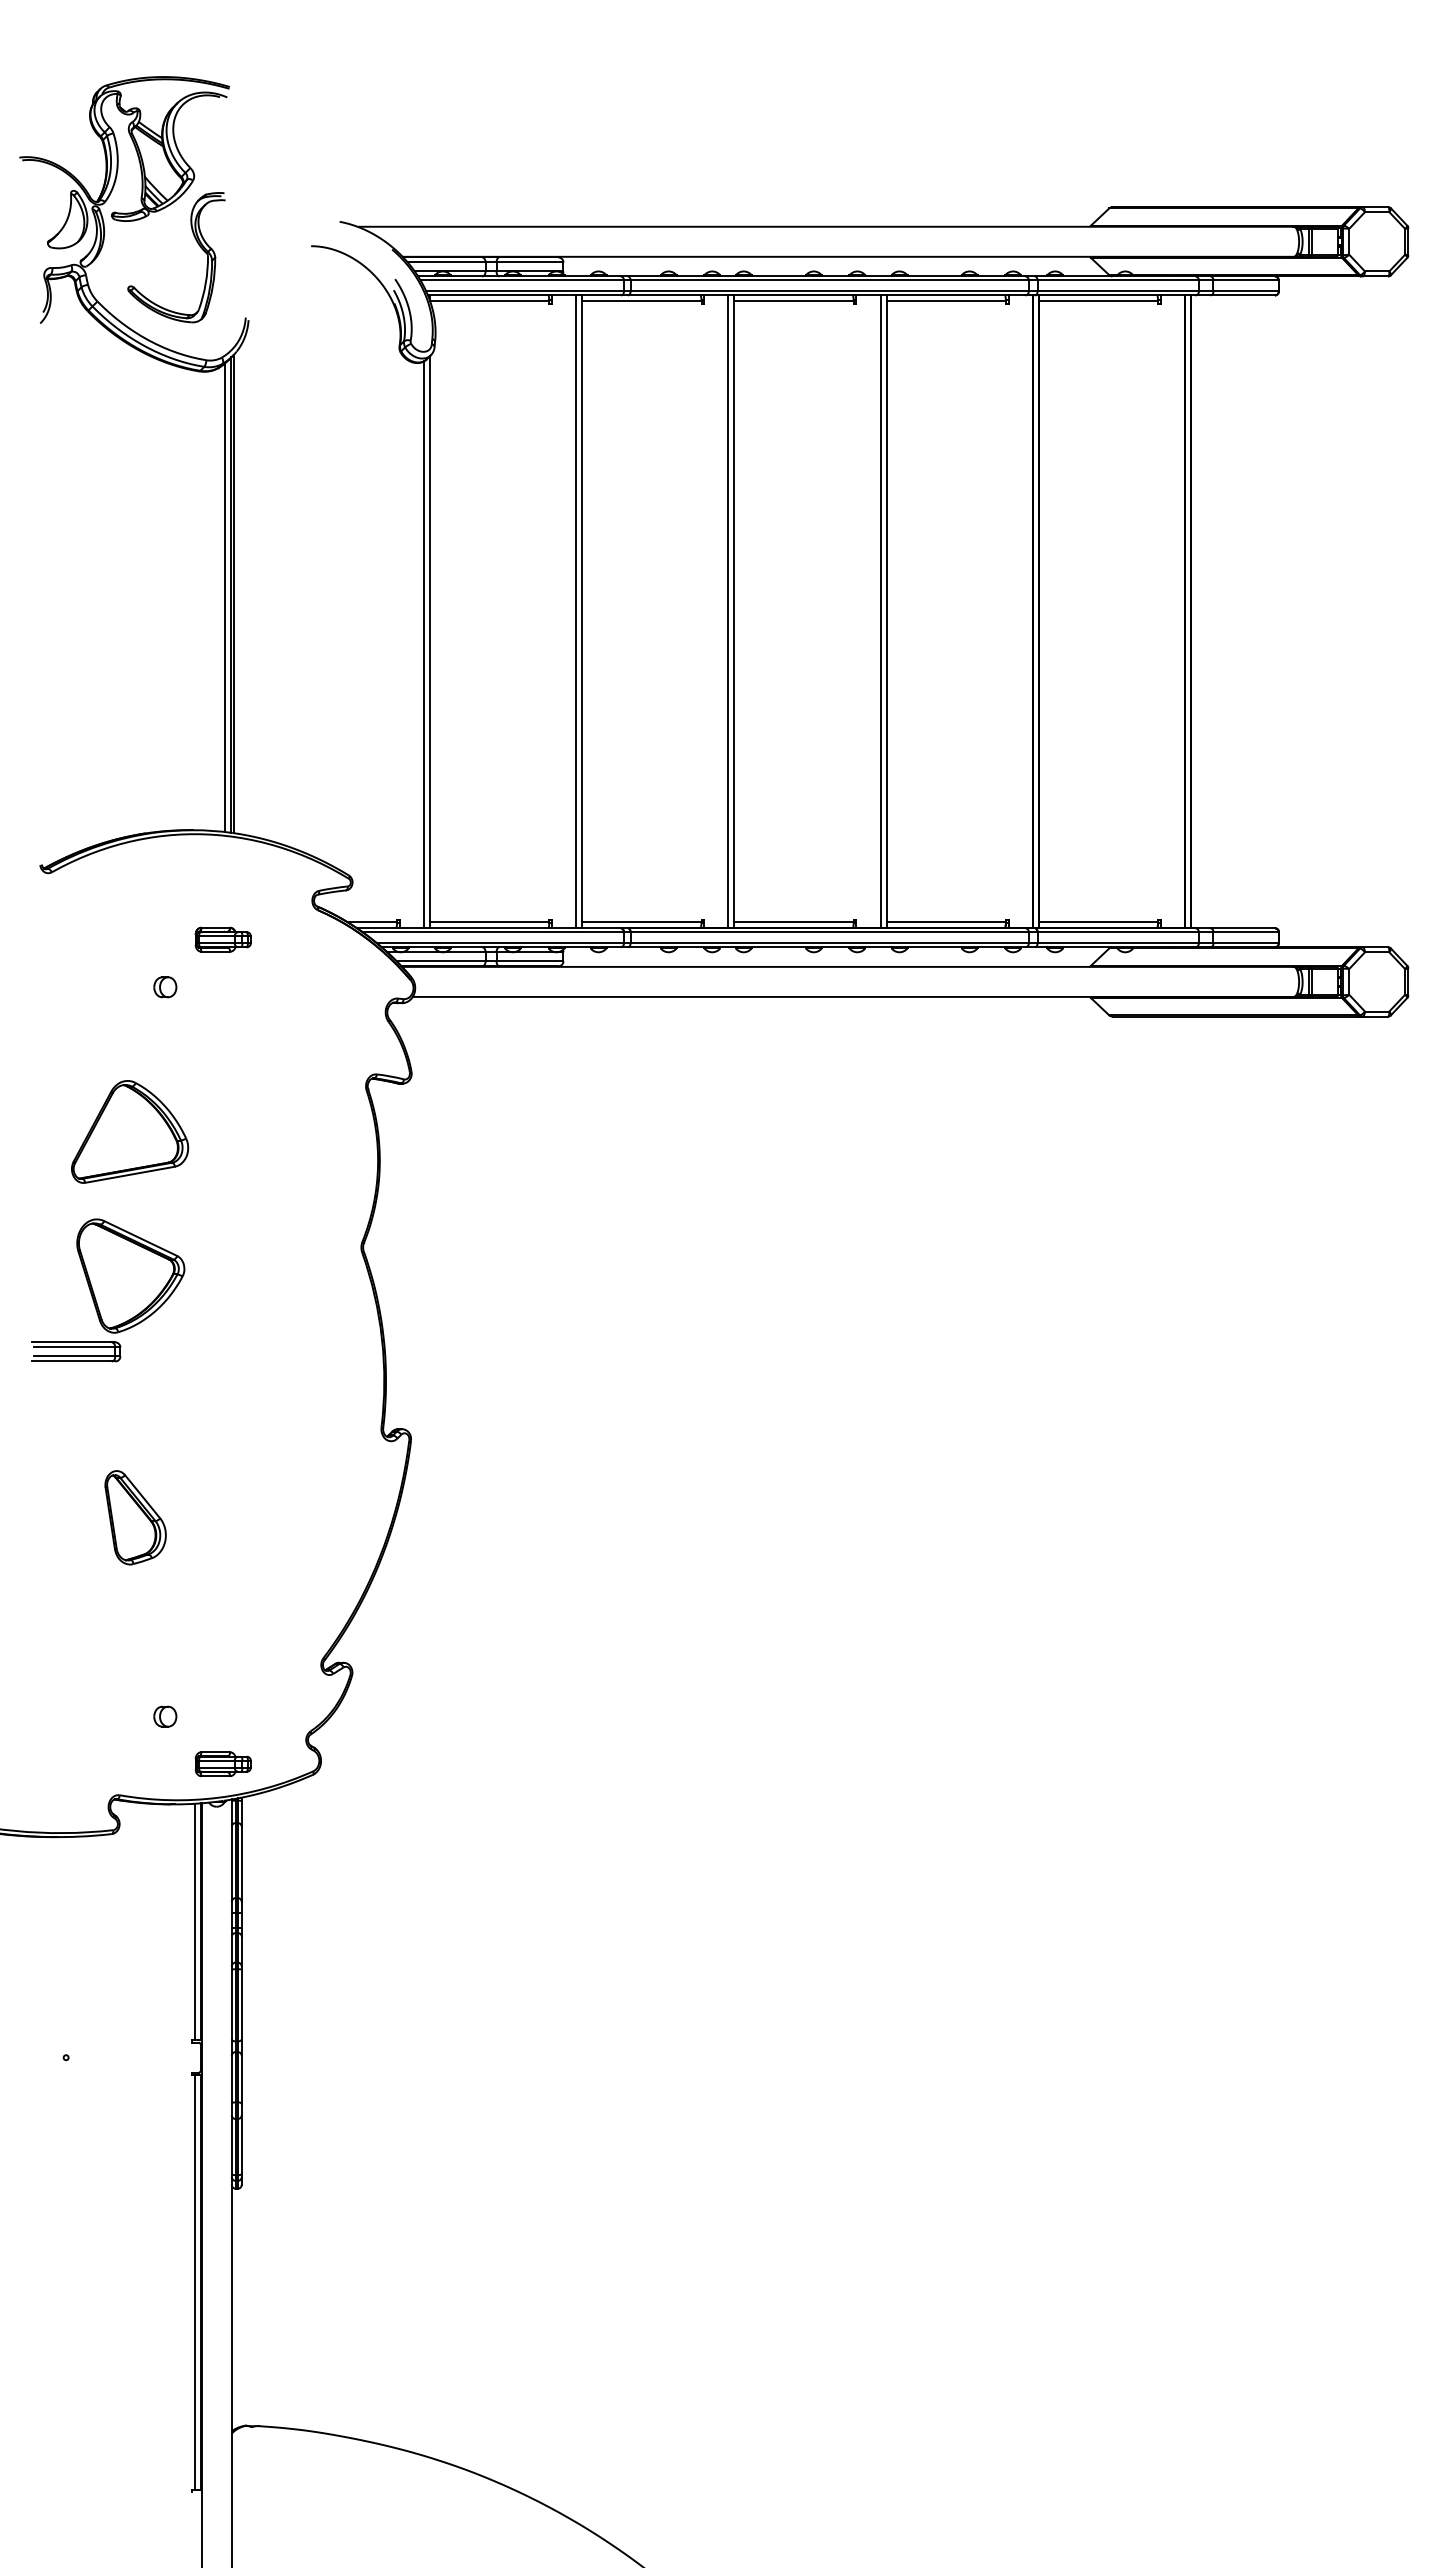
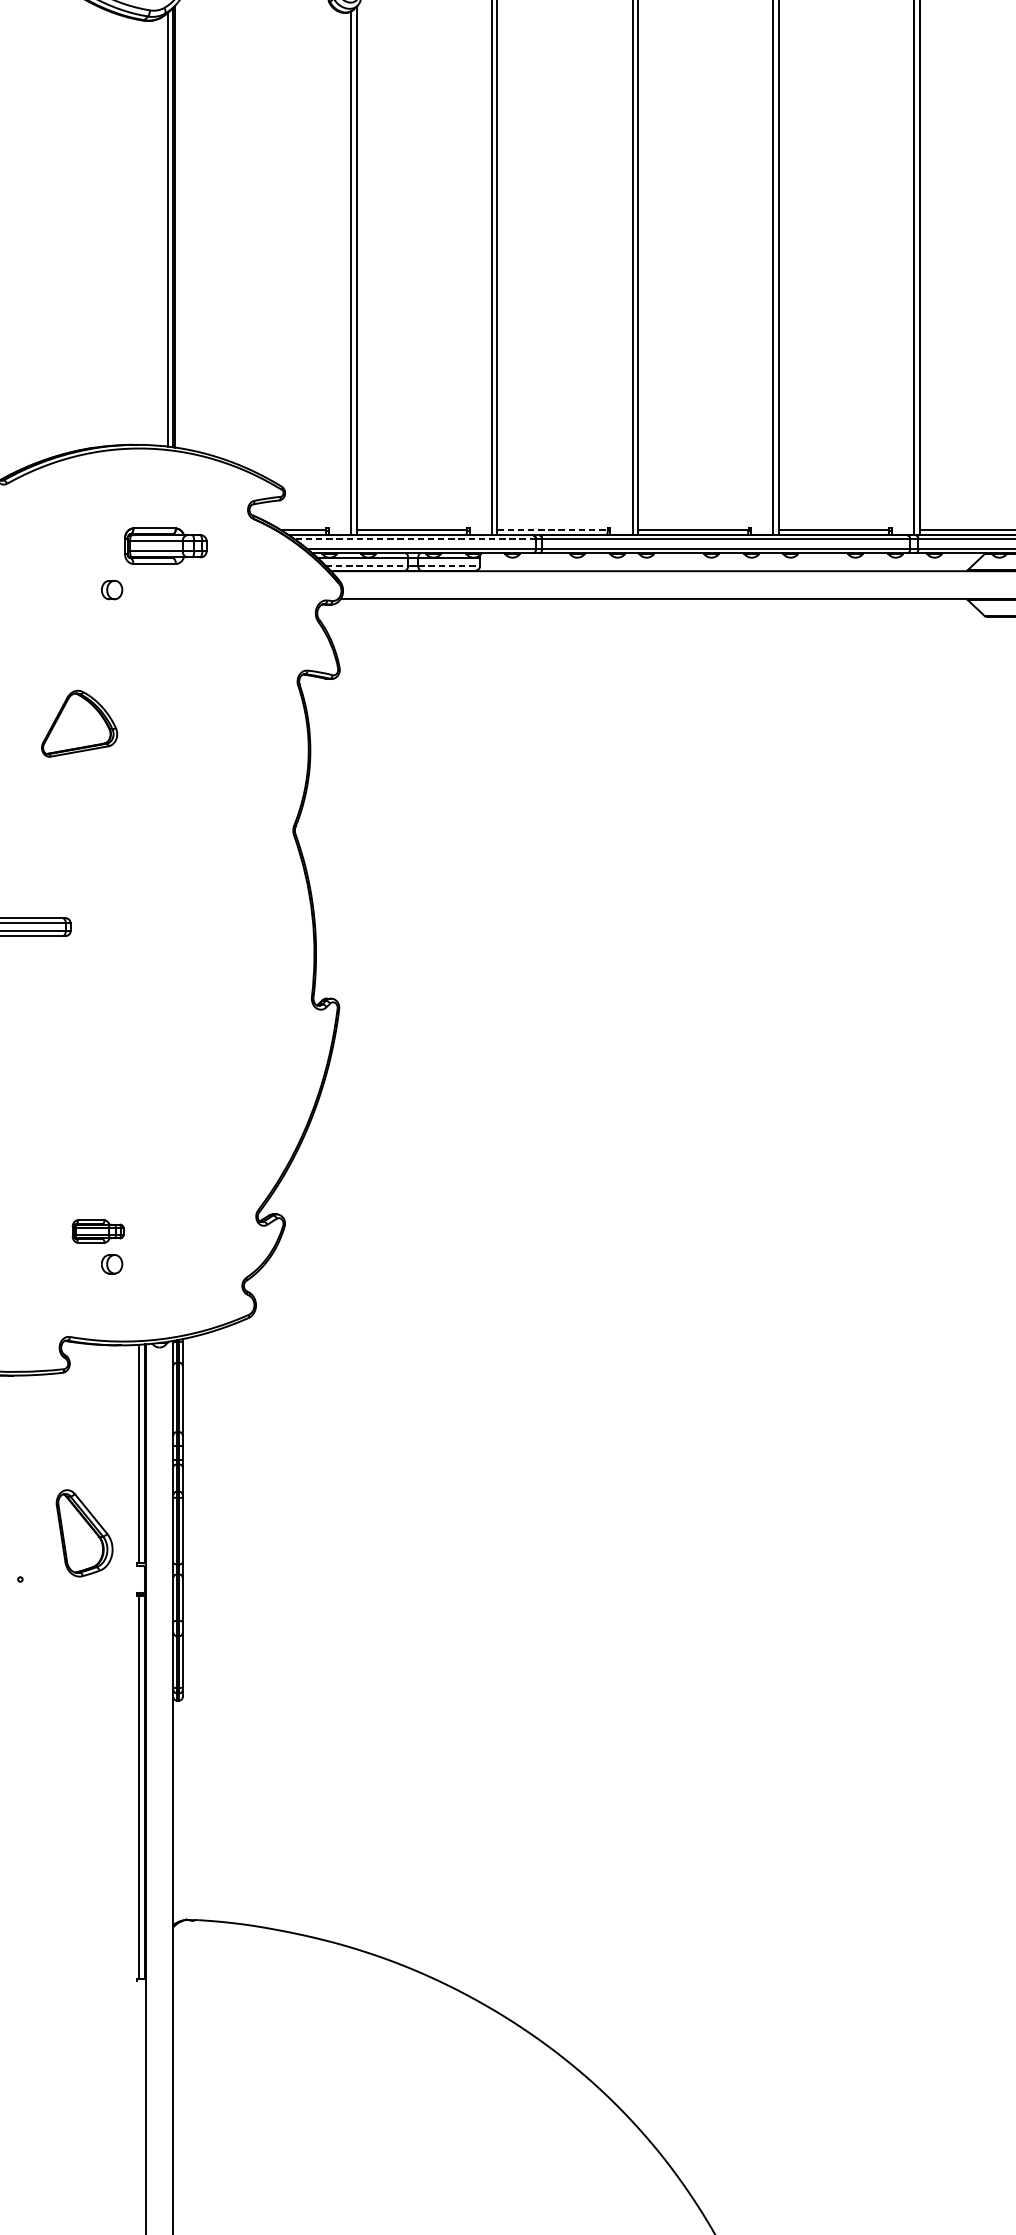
line: (641, 922) -> (552, 530), solid -> dashed
line: (493, 932) -> (415, 539), solid -> dashed
part: (222, 939) -> (164, 545), size x1.6
line: (441, 961) -> (367, 566), solid -> dashed
line: (530, 961) -> (449, 566), solid -> dashed
part: (130, 1131) -> (79, 723), size x0.7
part: (130, 1275) -> (79, 856), removed
part: (135, 1517) -> (84, 1533), moved
part: (222, 1764) -> (97, 1231), moved

